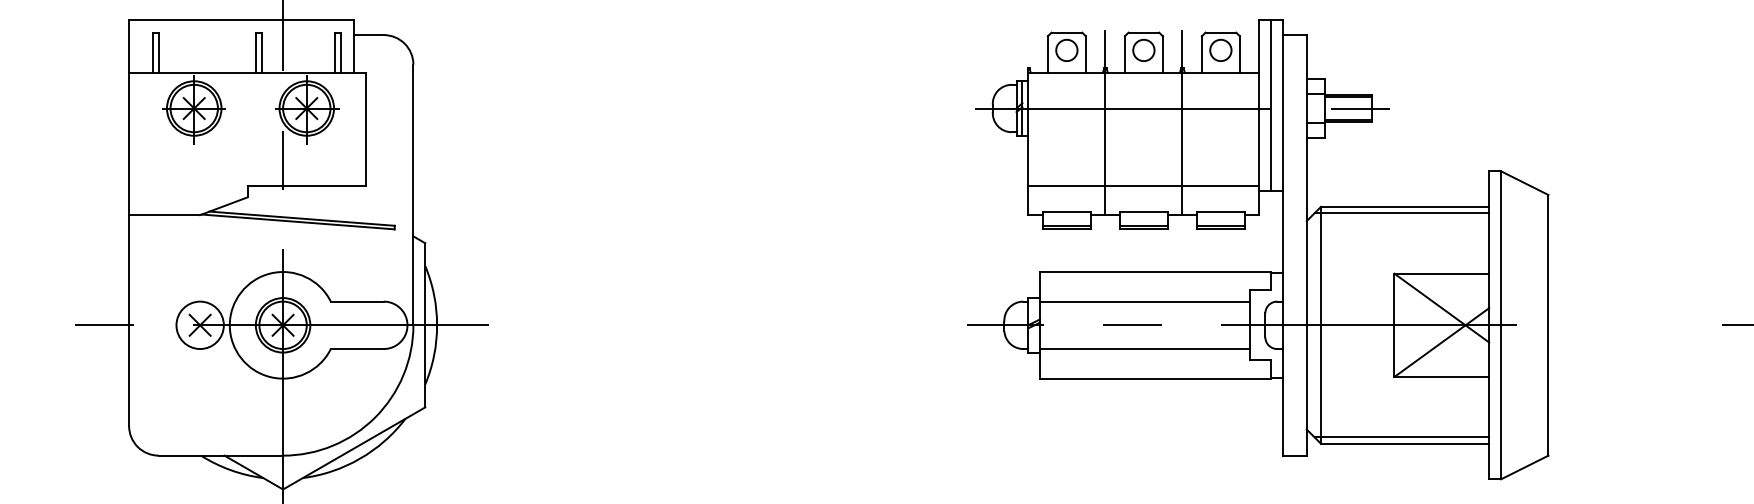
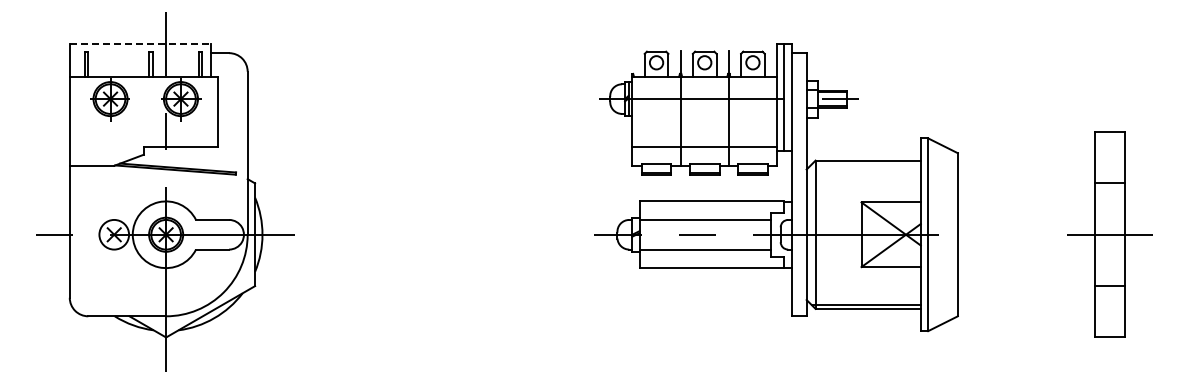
line: (242, 19) -> (140, 43), solid -> dashed
line: (1400, 213) -> (865, 164), removed

